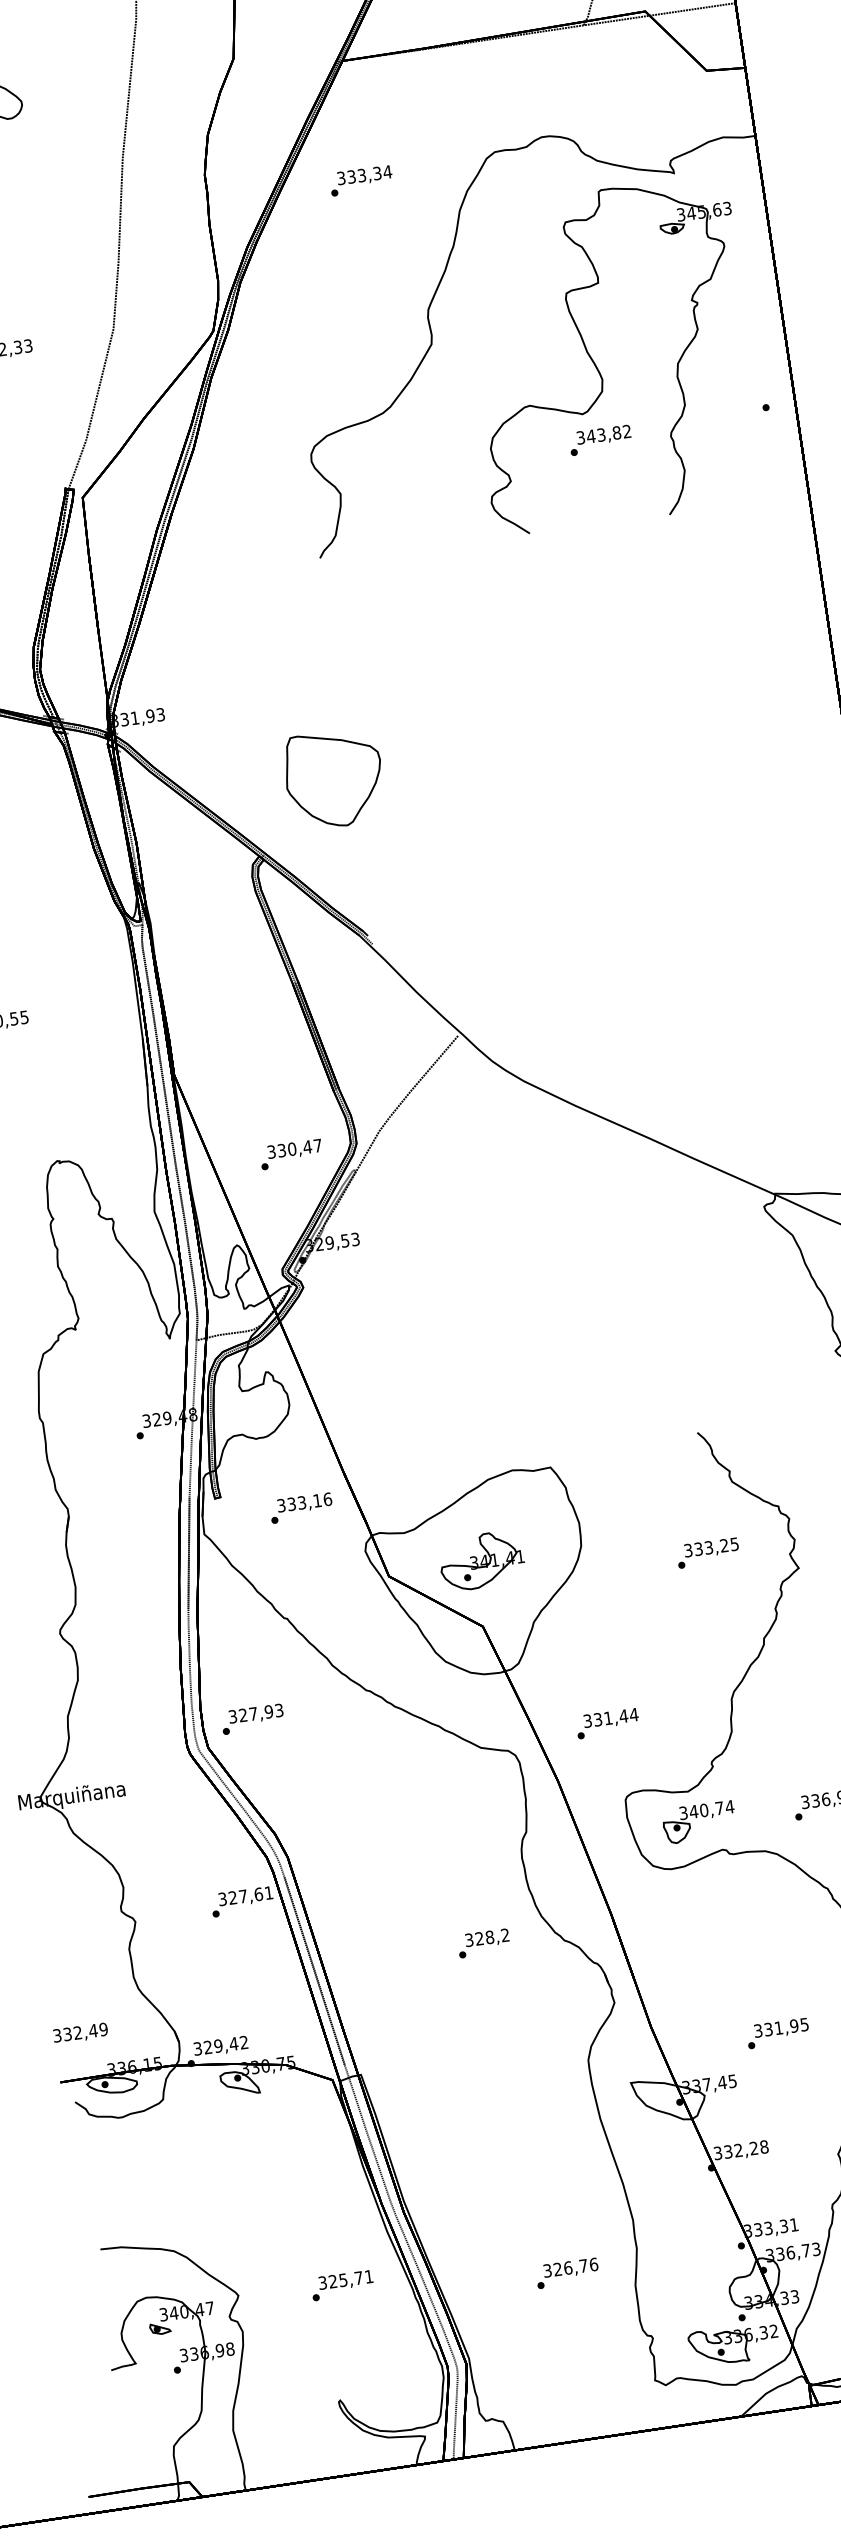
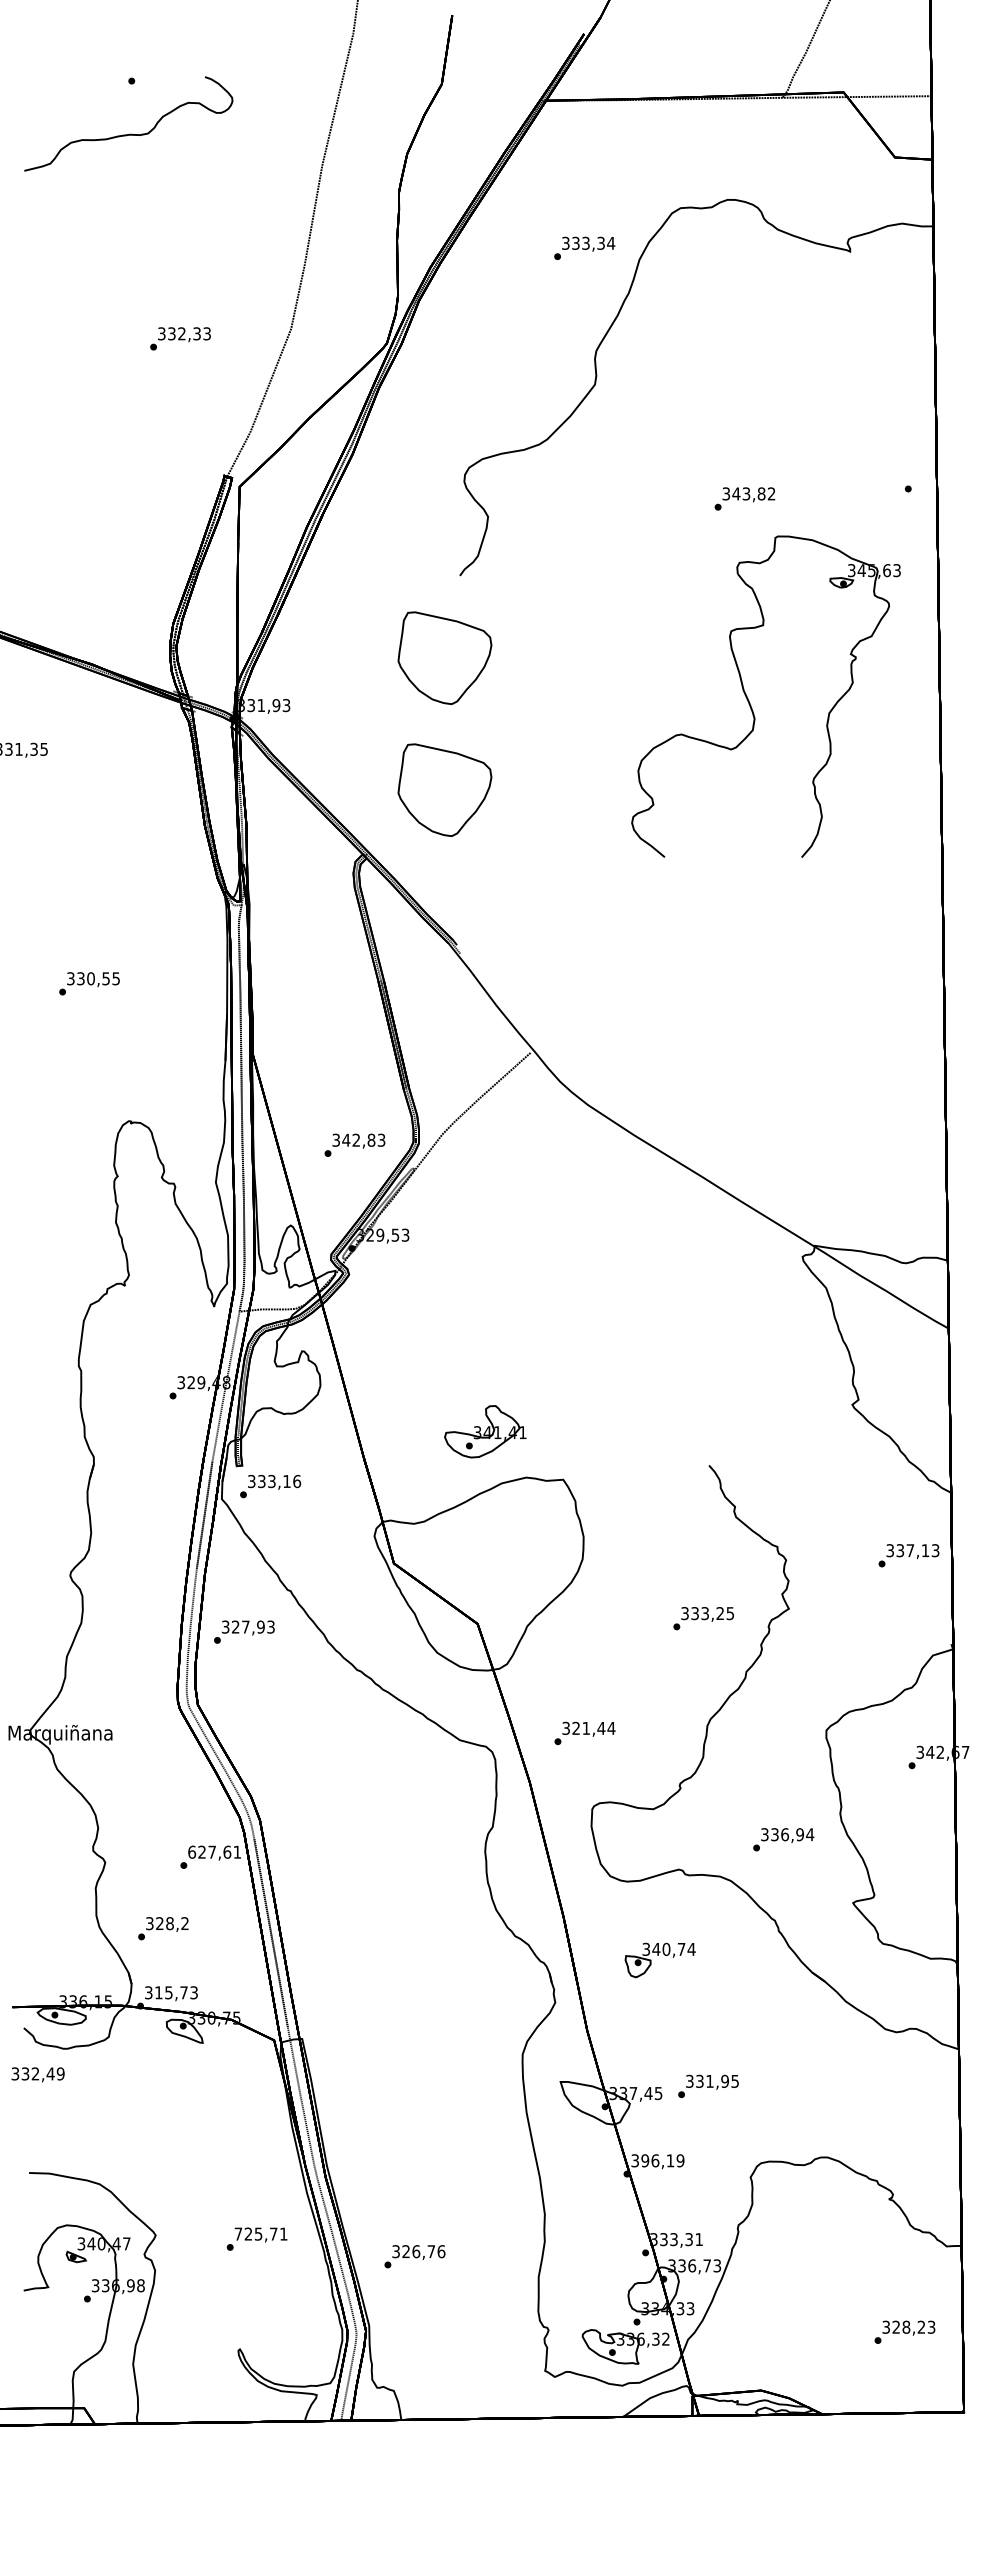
text: (361, 179) -> (584, 247), moved
part: (595, 363) -> (750, 702), moved
part: (315, 643) -> (444, 657), added
text: (299, 1147) -> (363, 1139), 330,47 -> 342,83
text: (301, 1508) -> (270, 1486), moved
text: (707, 1553) -> (703, 1618), moved
part: (482, 1560) -> (485, 1431), moved
text: (252, 1718) -> (244, 1631), moved
text: (597, 1719) -> (575, 1728), 331,44 -> 321,44
part: (698, 1822) -> (659, 1960), moved
text: (223, 1898) -> (192, 1851), 327,61 -> 627,61
text: (483, 1943) -> (163, 1928), moved
text: (79, 2033) -> (37, 2074), moved
text: (778, 2033) -> (708, 2086), moved
text: (226, 2044) -> (176, 1992), 329,42 -> 315,73
text: (745, 2149) -> (662, 2160), 332,28 -> 396,19
text: (567, 2273) -> (414, 2256), moved
text: (322, 2282) -> (238, 2233), 325,71 -> 725,71

